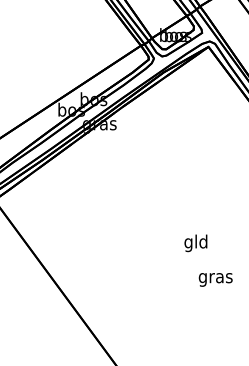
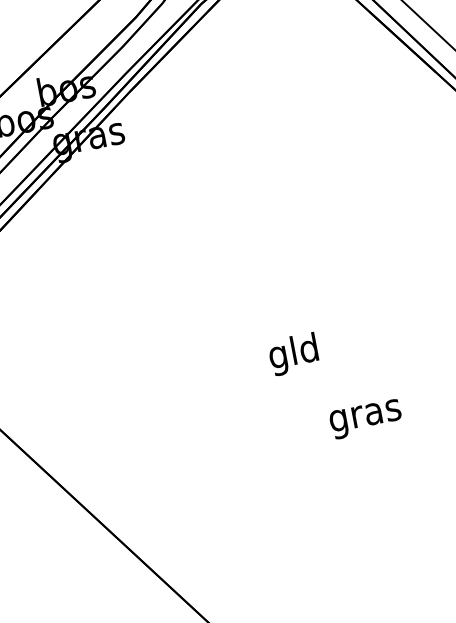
text: (195, 243) -> (292, 354), moved
text: (215, 279) -> (365, 418), moved

